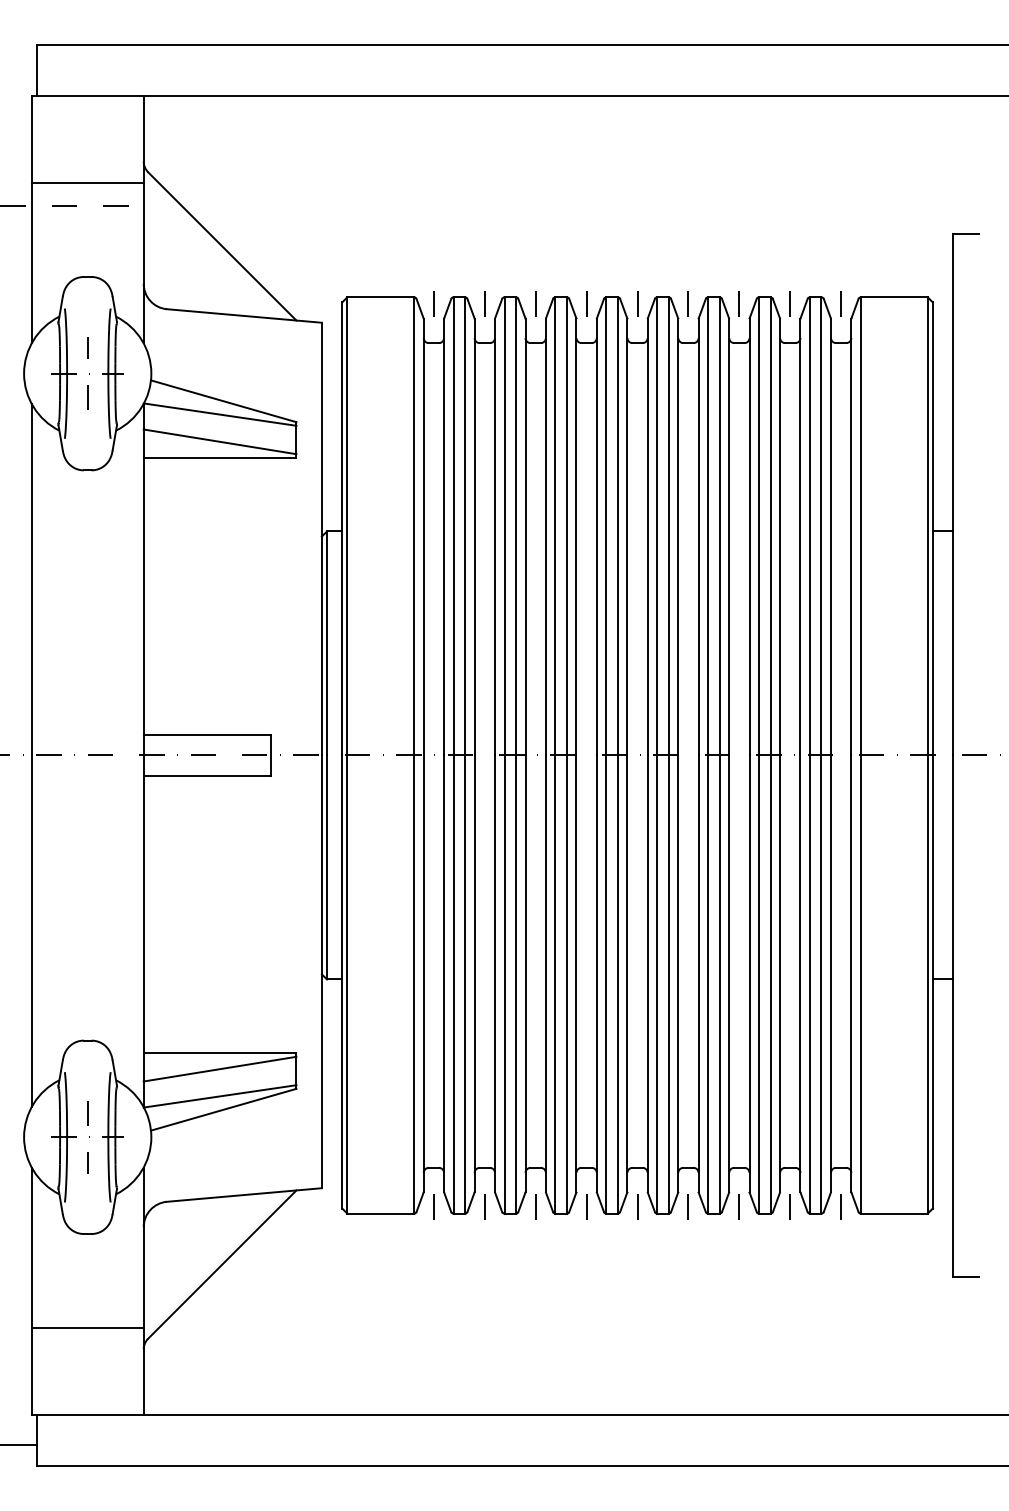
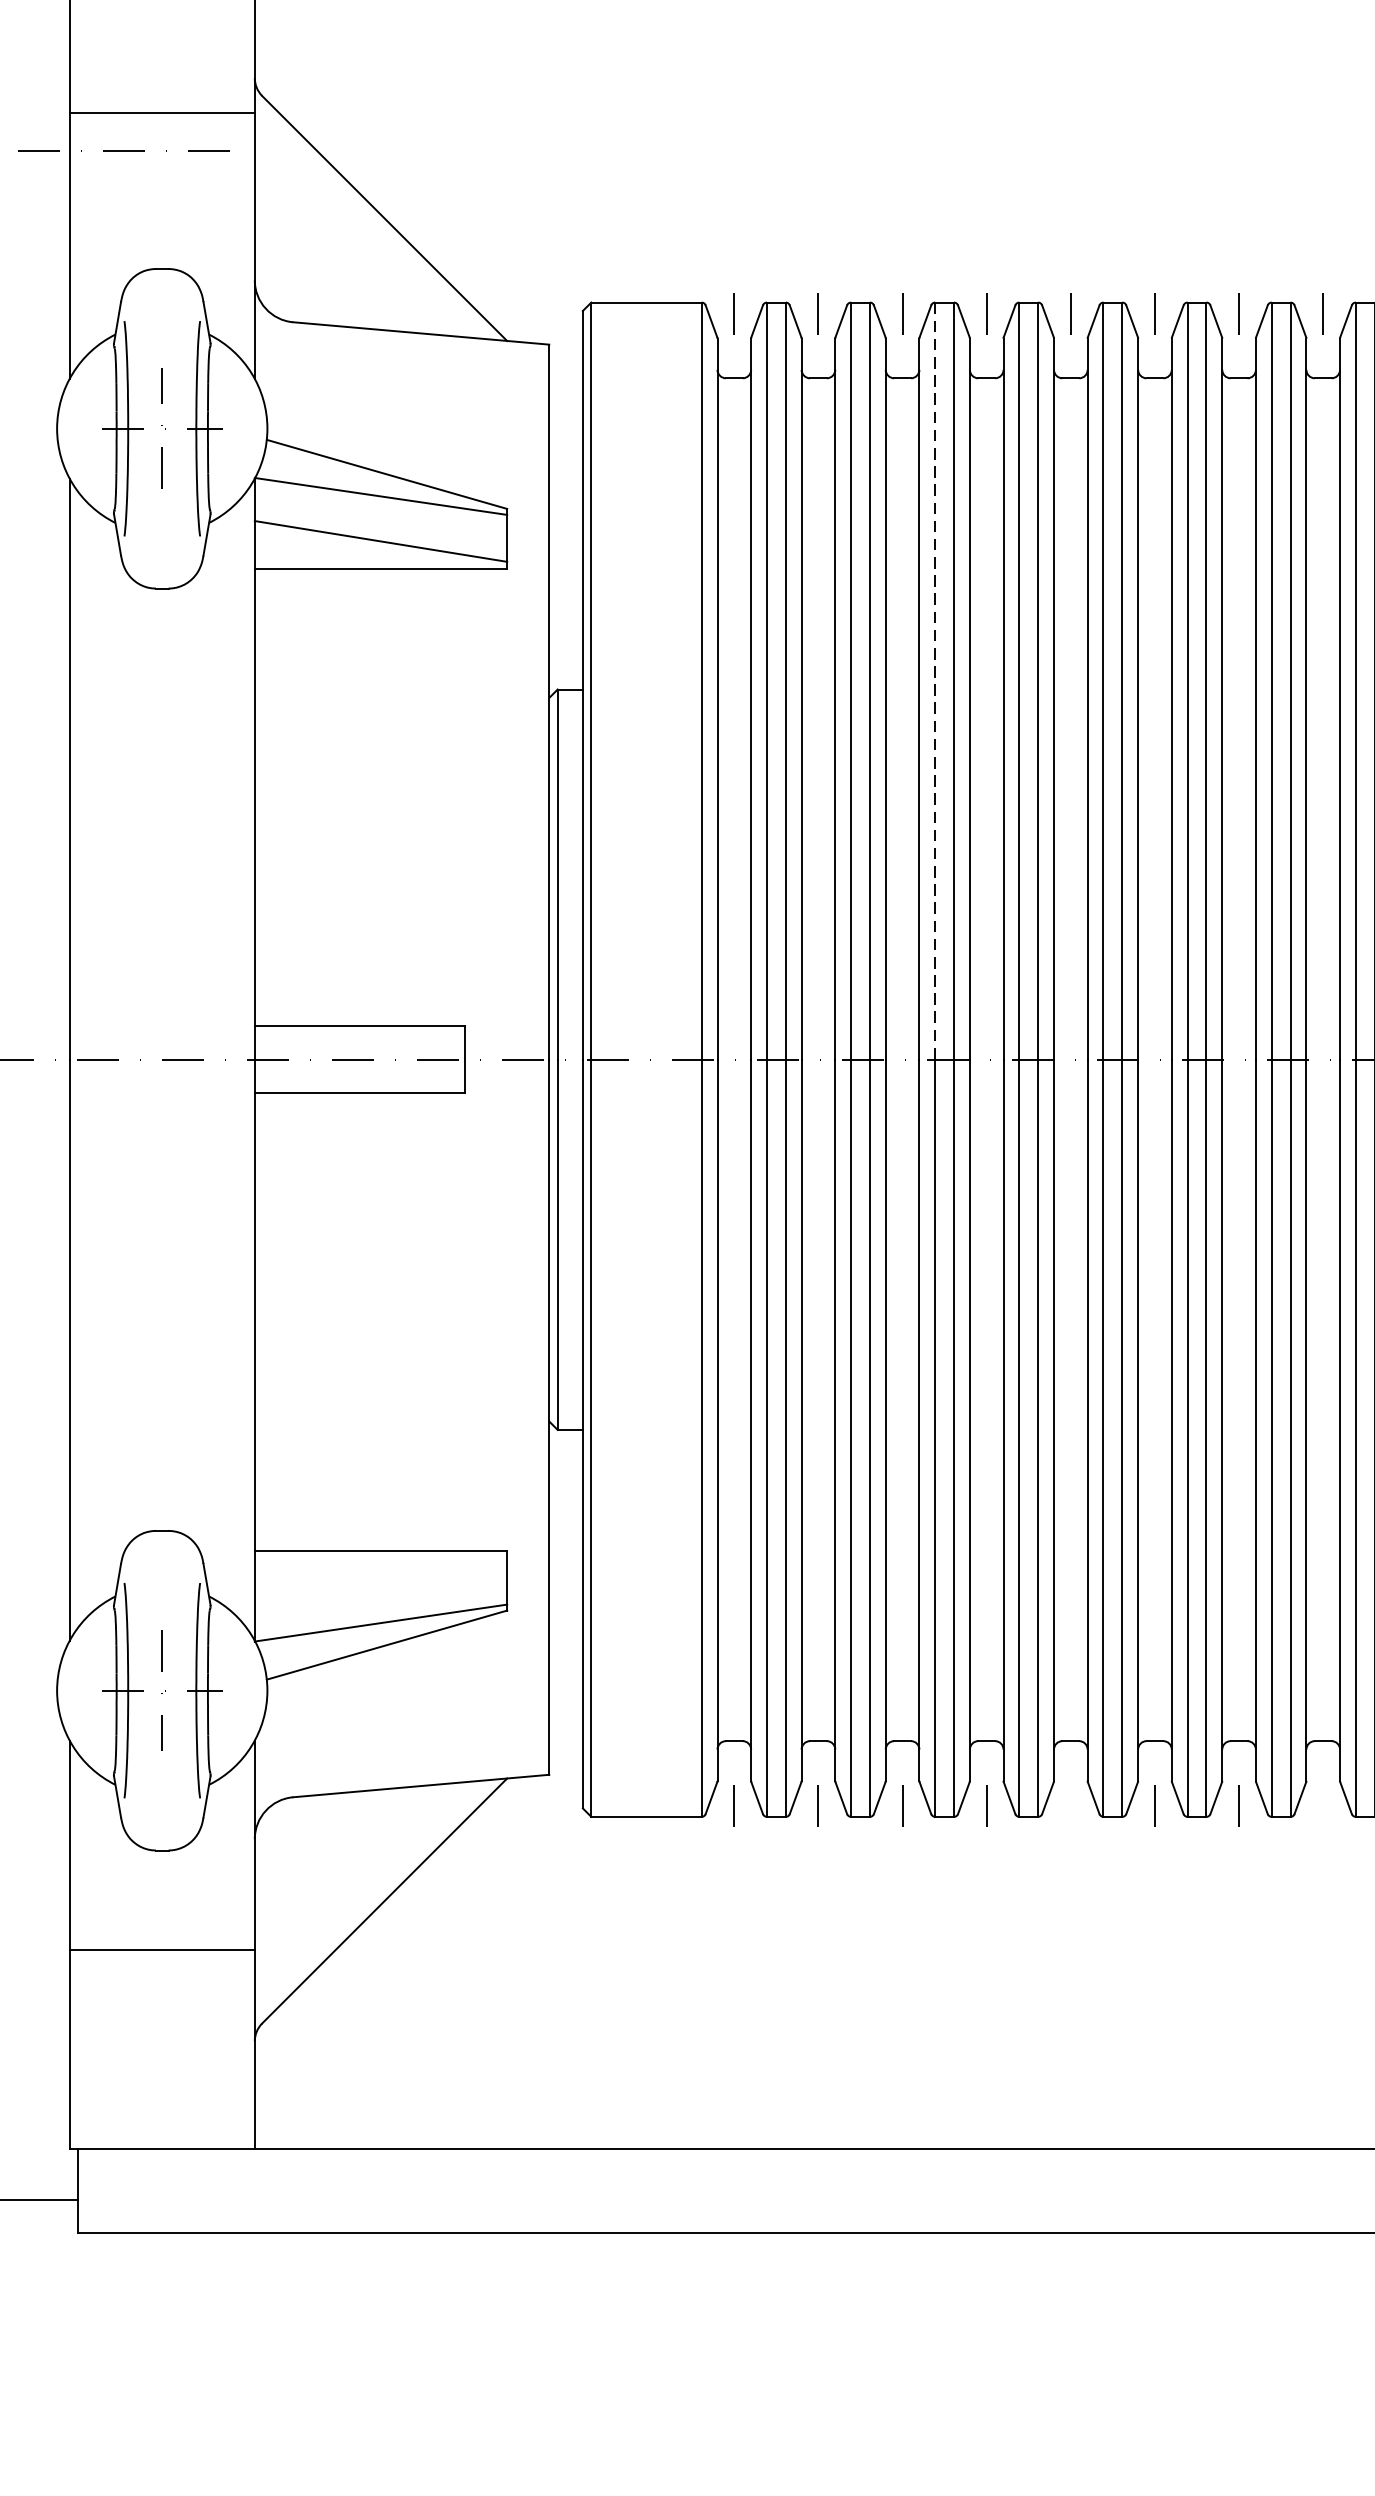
line: (555, 526) -> (935, 681), solid -> dashed
line: (219, 1068) -> (380, 1576), removed
line: (637, 1206) -> (1070, 1805), removed
line: (789, 1206) -> (1321, 1805), removed
line: (87, 1328) -> (161, 1950), moved

